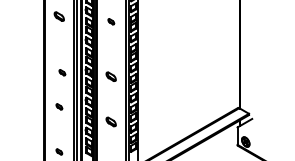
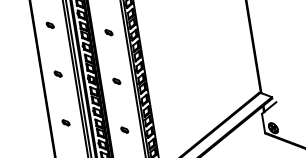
part: (59, 16) -> (50, 25), size x0.62
part: (111, 21) -> (109, 32), moved
part: (62, 72) -> (58, 73), moved
part: (111, 76) -> (116, 80), size x0.62
part: (111, 121) -> (124, 129), size x0.62

